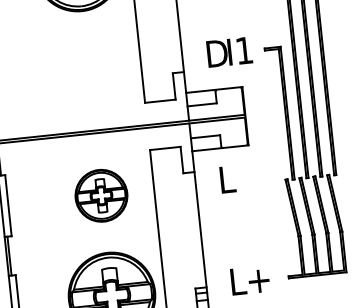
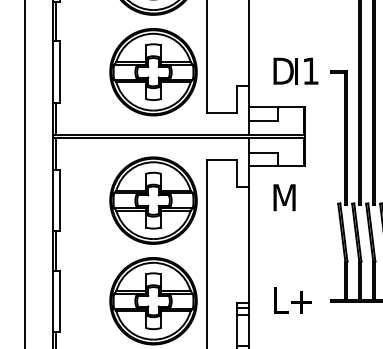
part: (88, 68) -> (153, 72), added
text: (231, 179) -> (284, 197), L -> M
part: (101, 195) -> (153, 200), size x1.67

